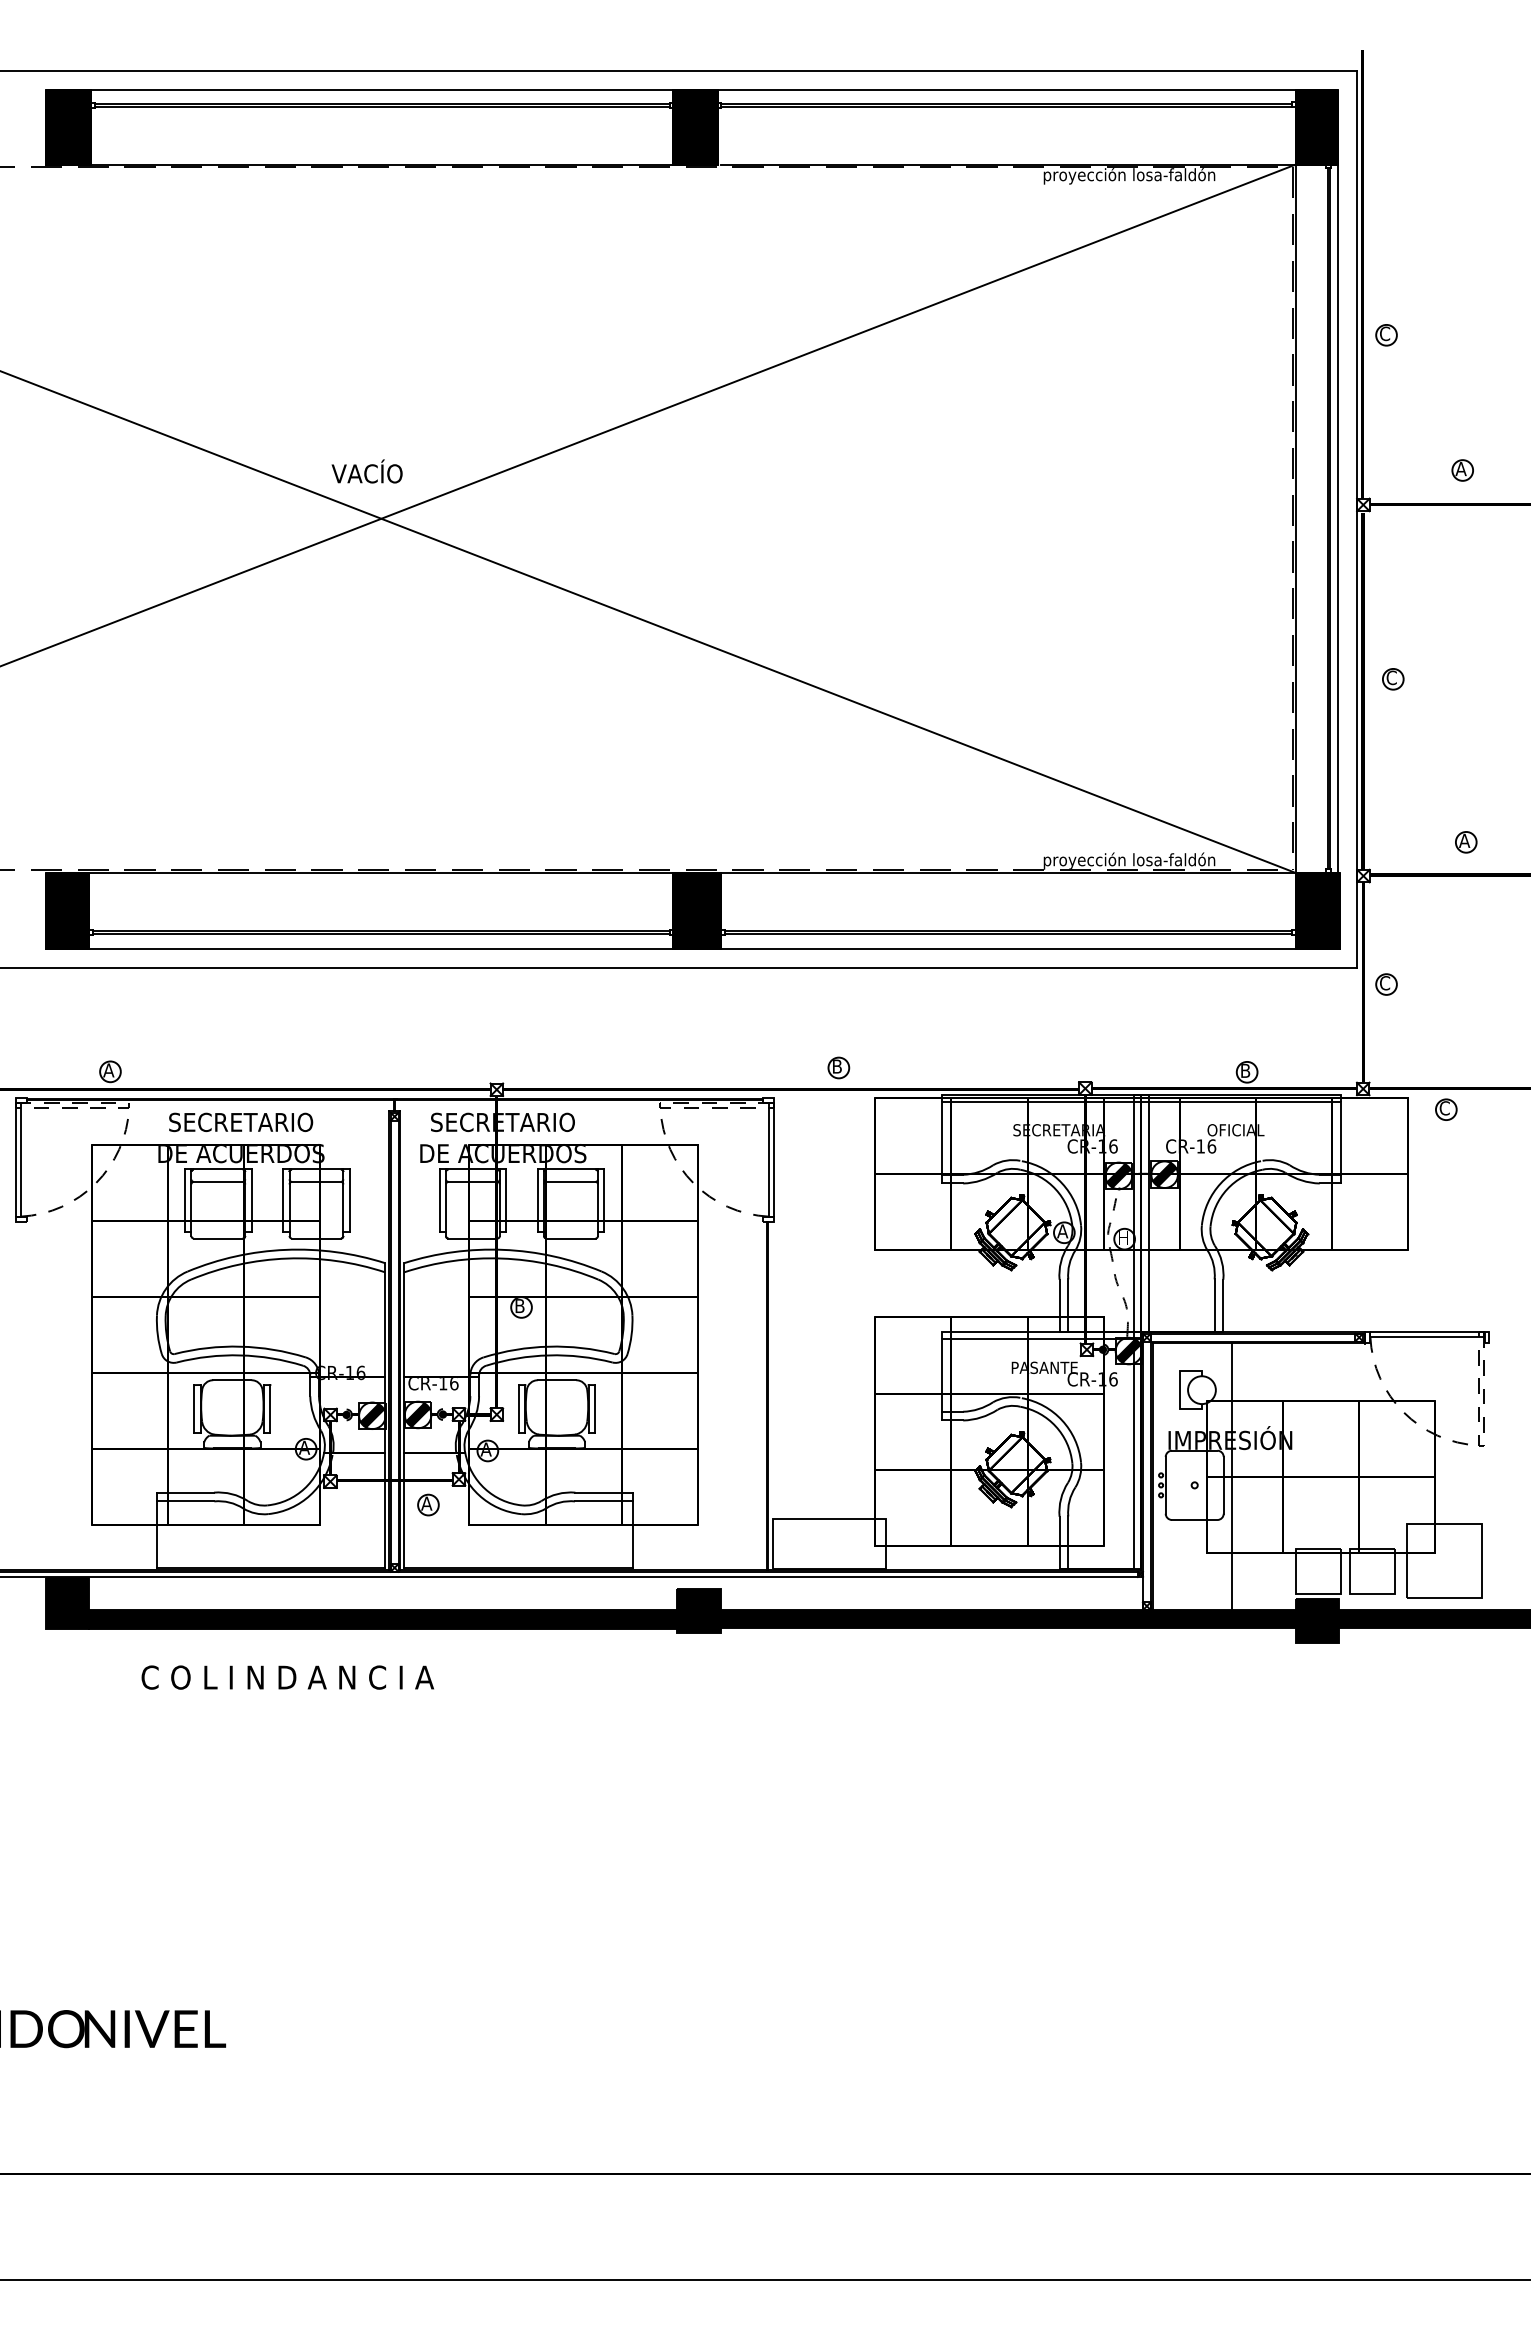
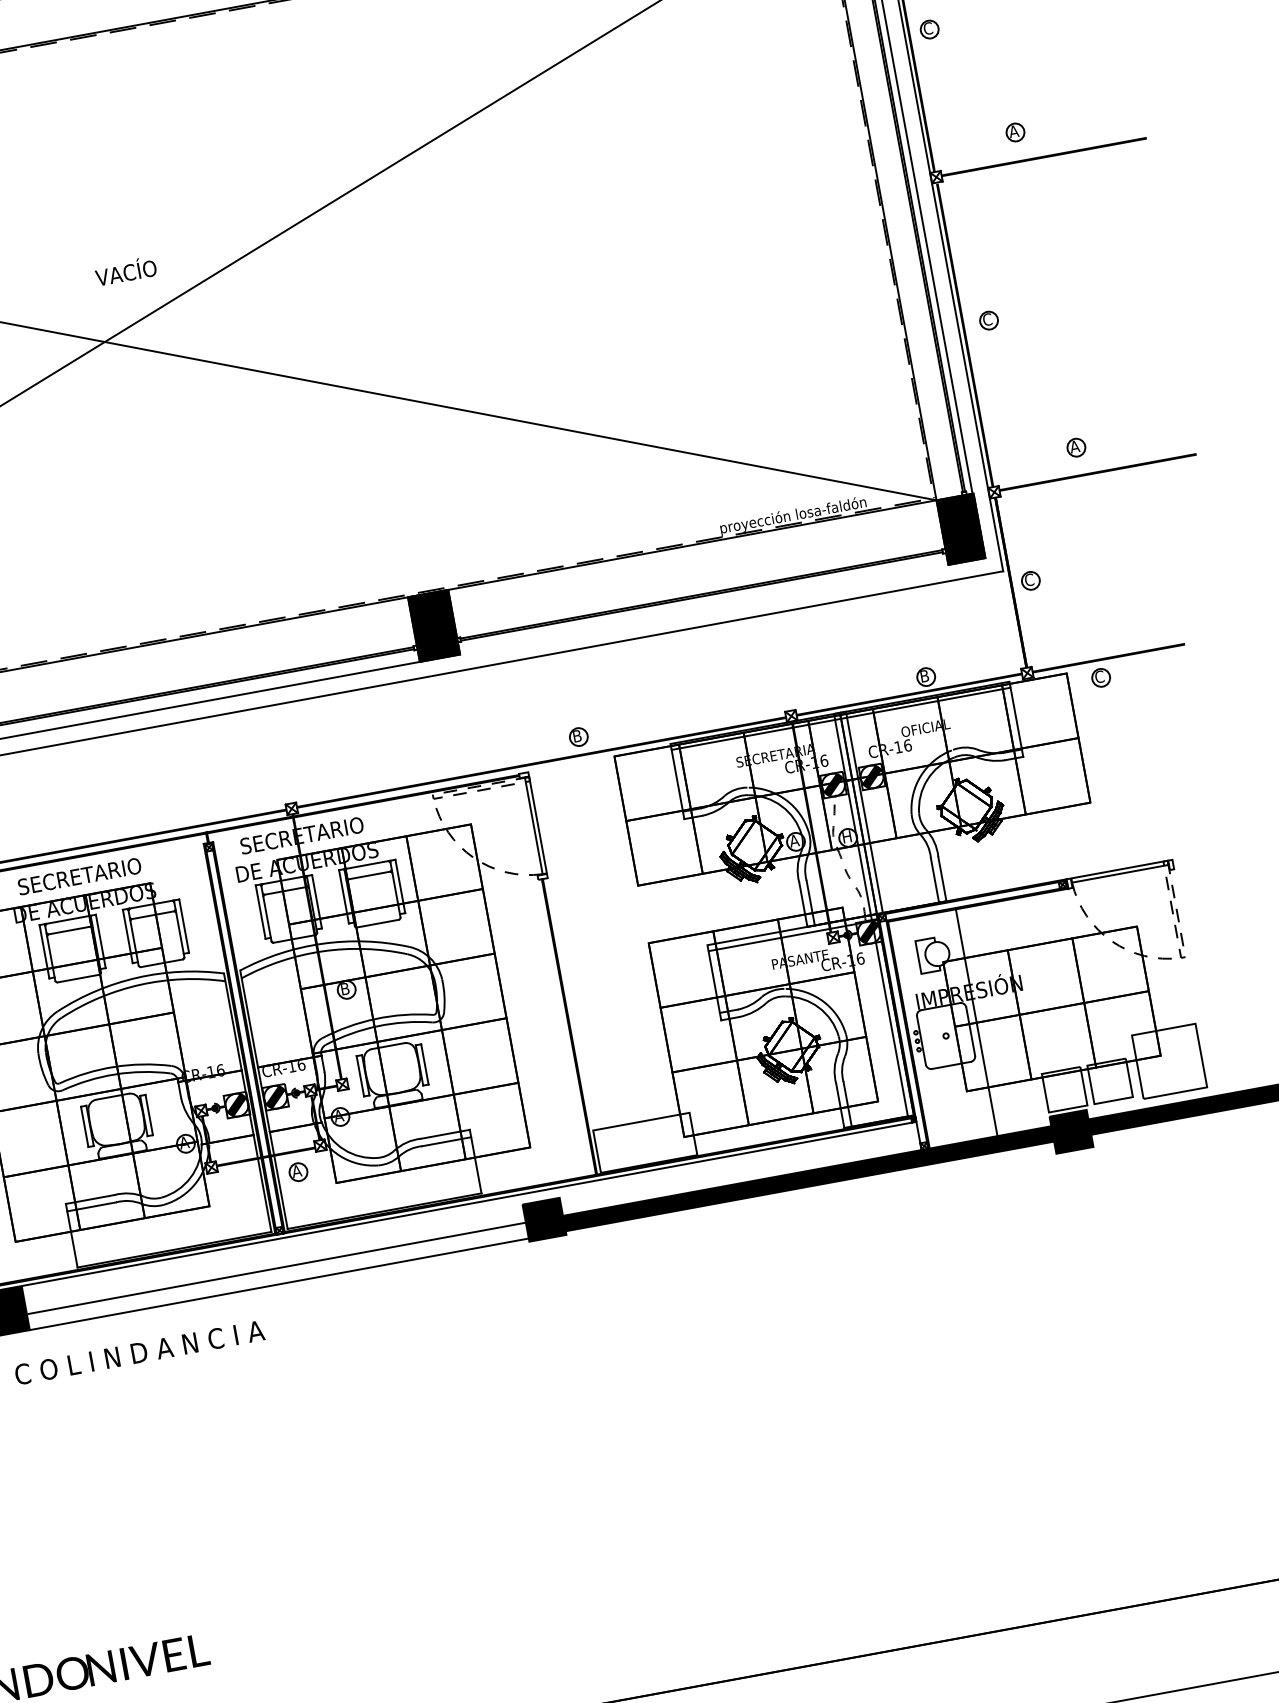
text: (366, 471) -> (125, 271), moved
line: (1029, 949) -> (722, 606), removed
fill: (382, 1619) -> (277, 1276), removed
text: (287, 1677) -> (139, 1352), moved

